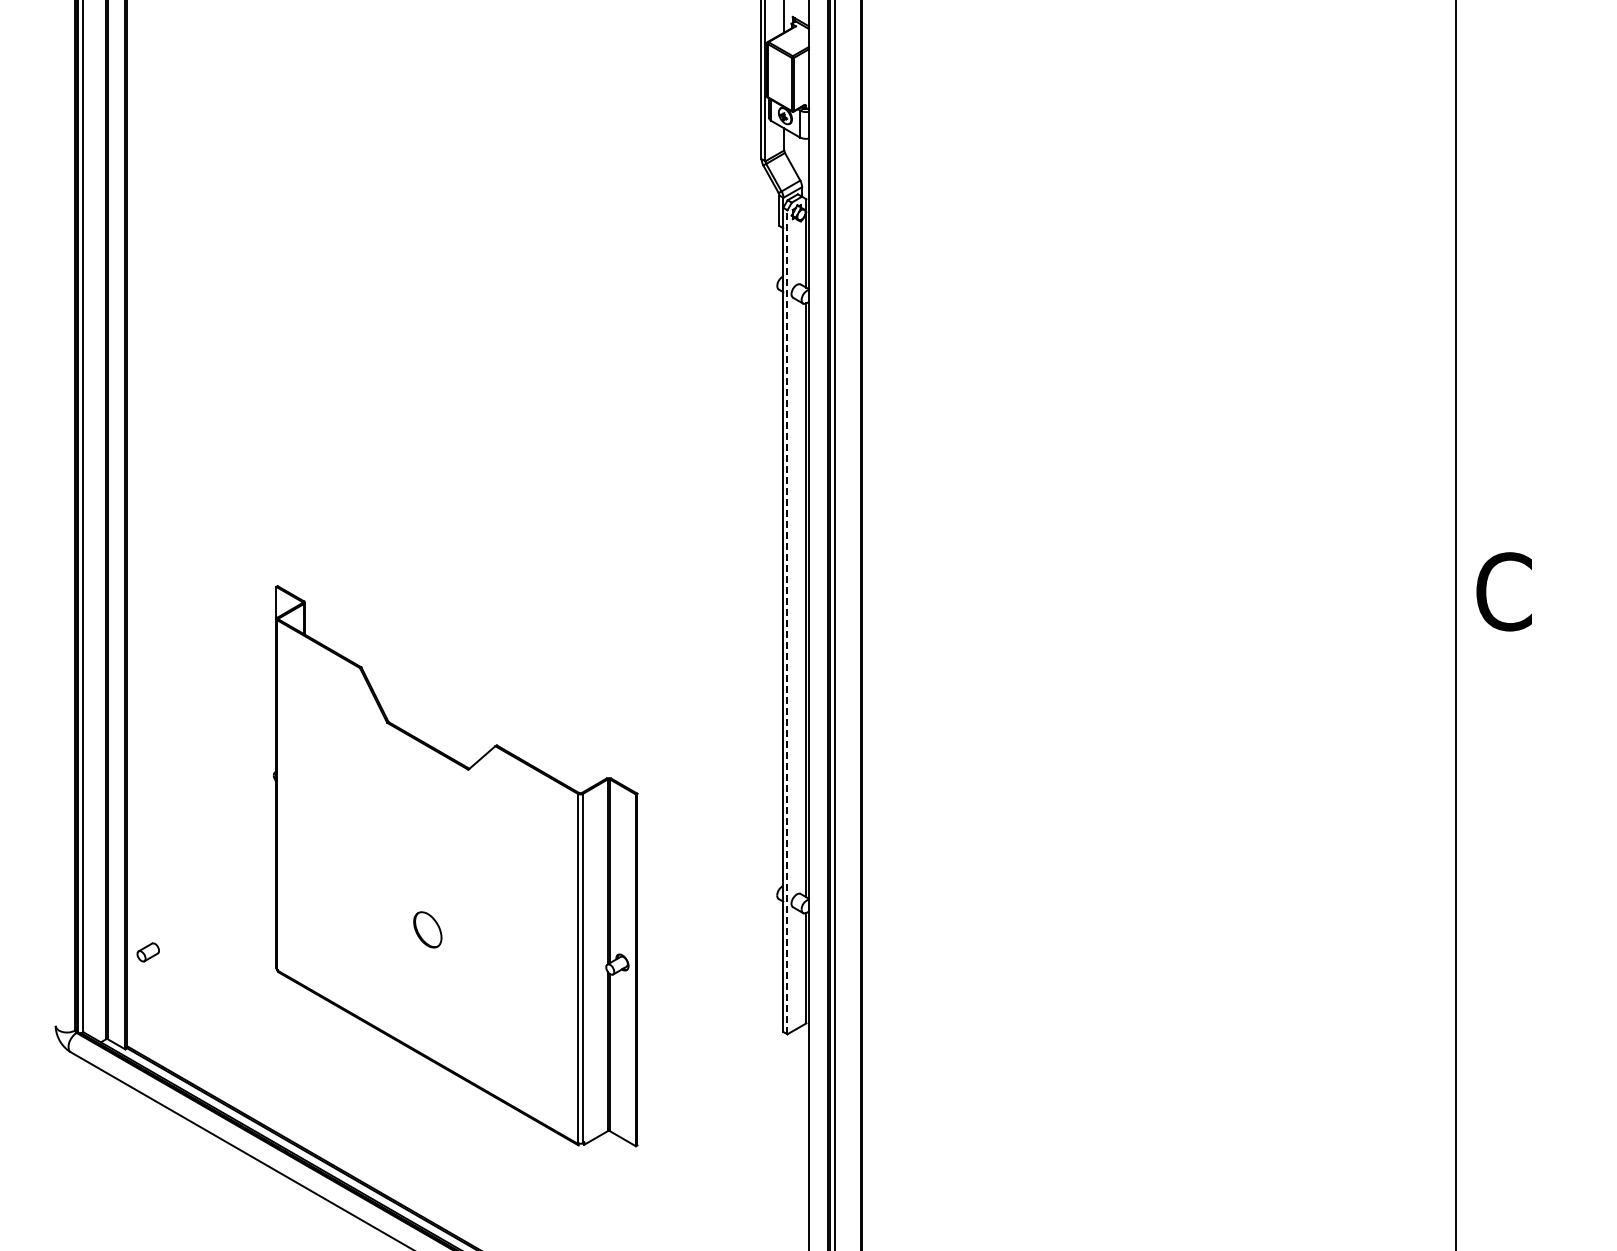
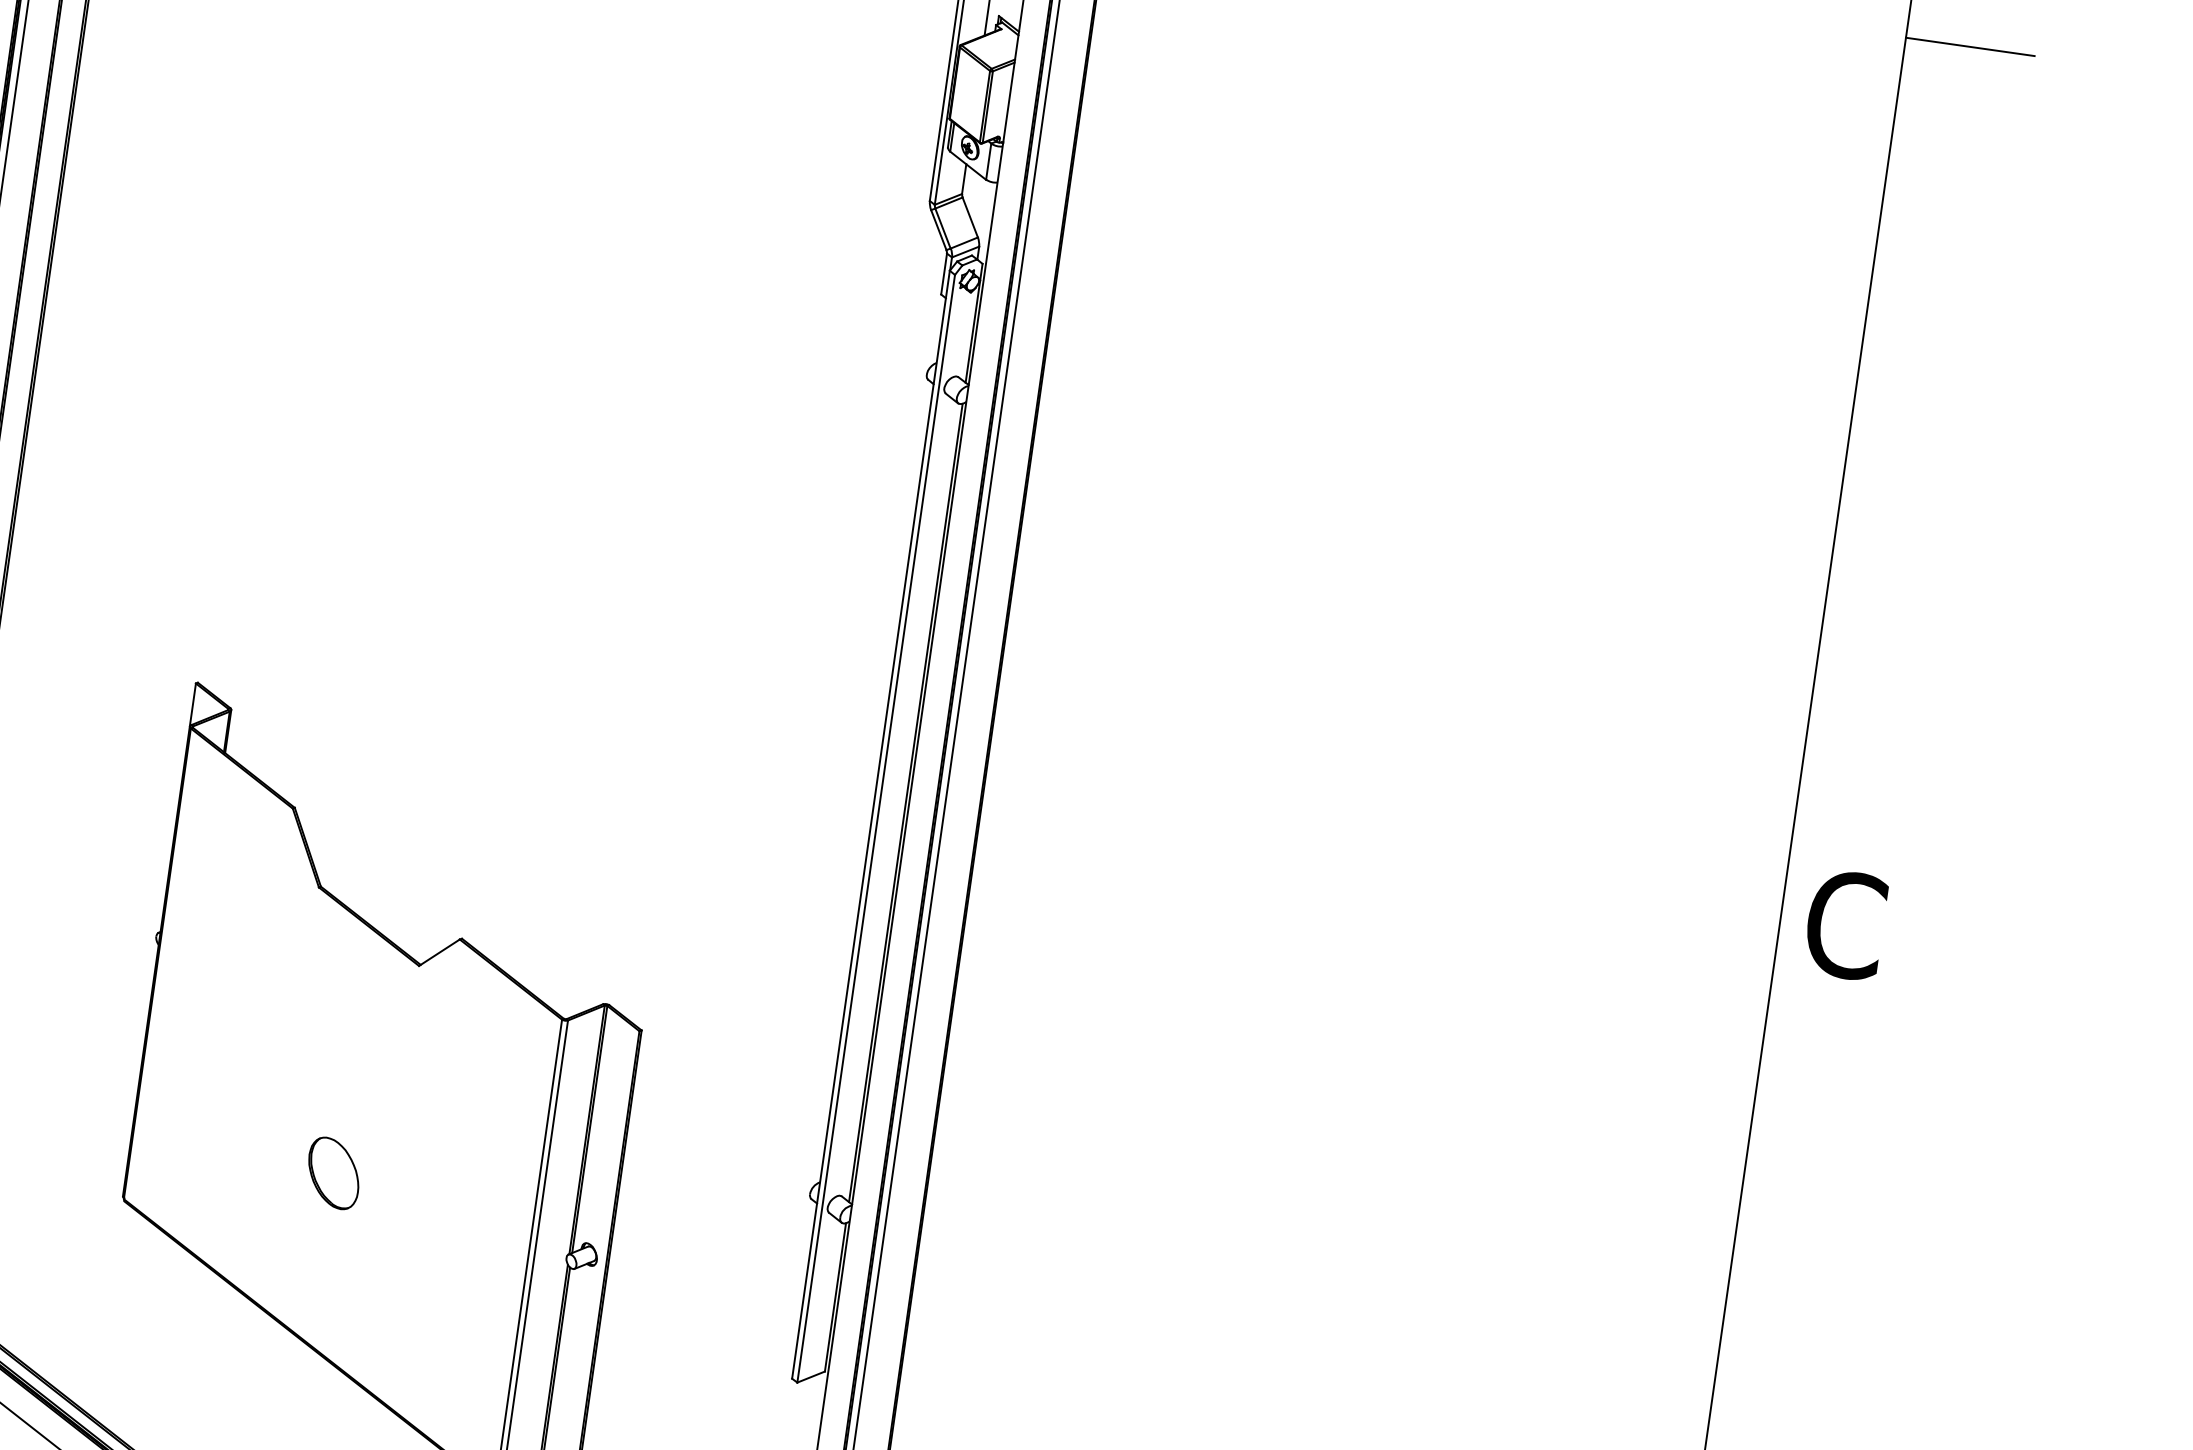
line: (787, 621) -> (876, 827), dashed -> solid
part: (427, 929) -> (333, 1172), size x1.43

